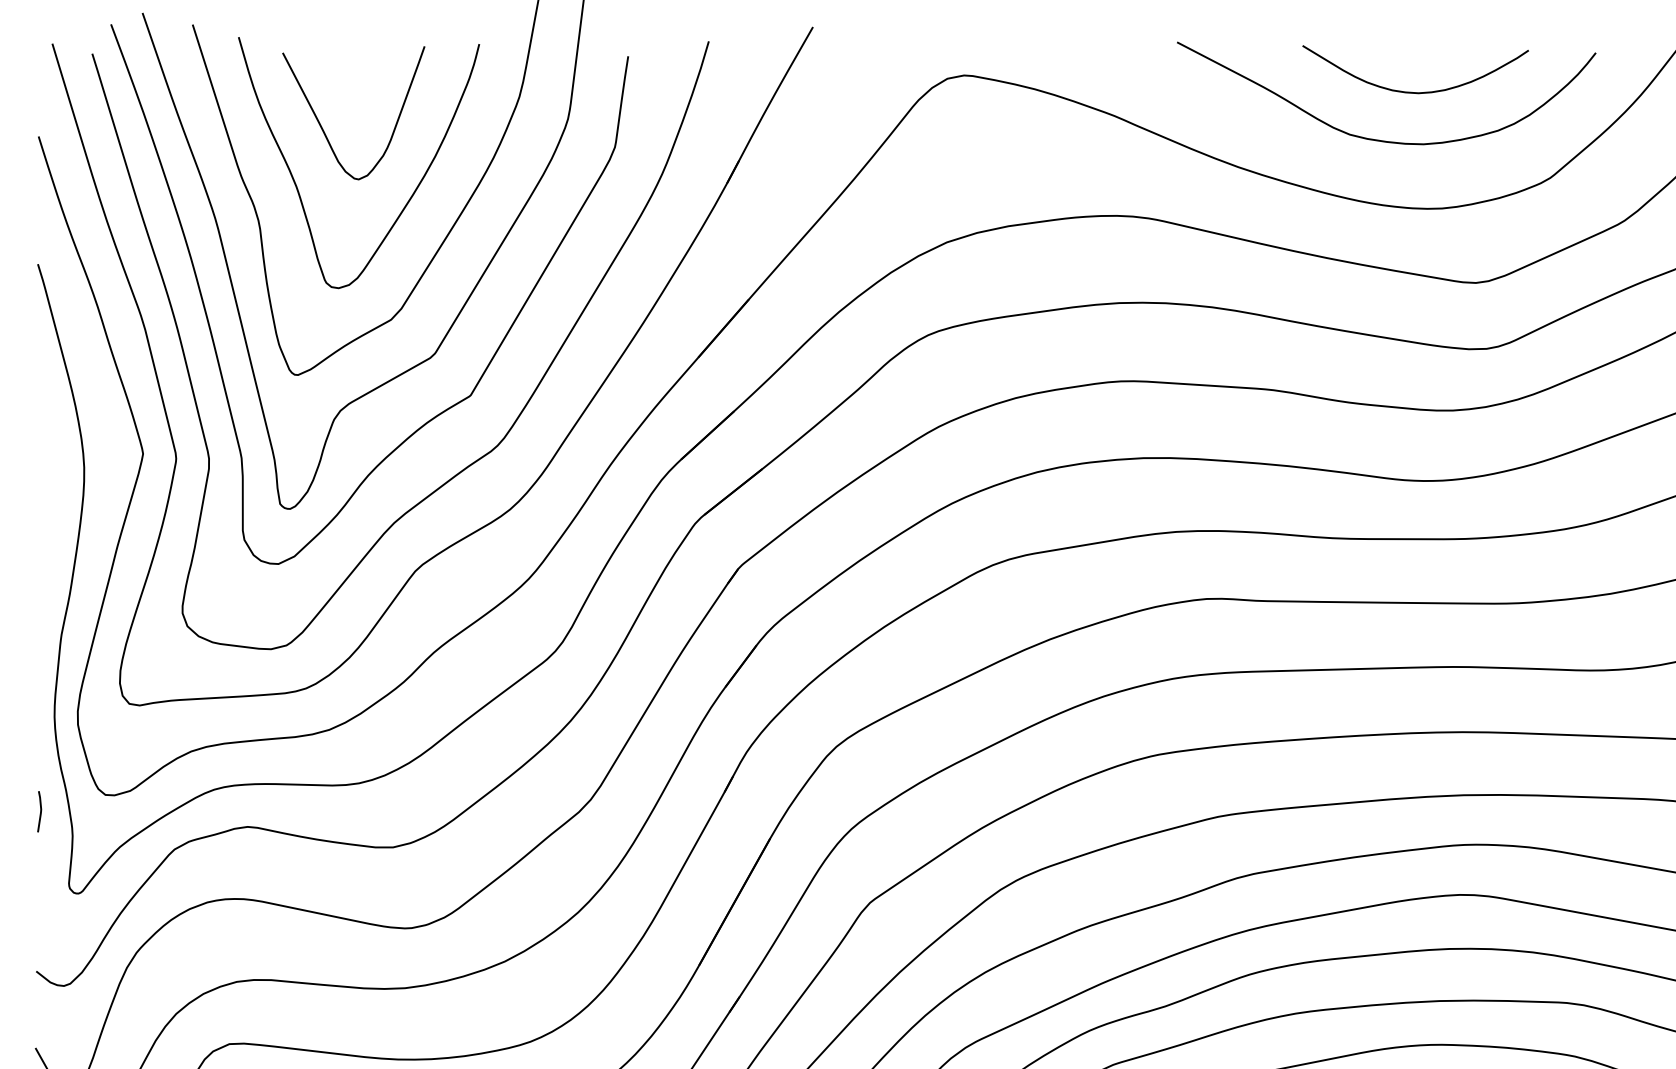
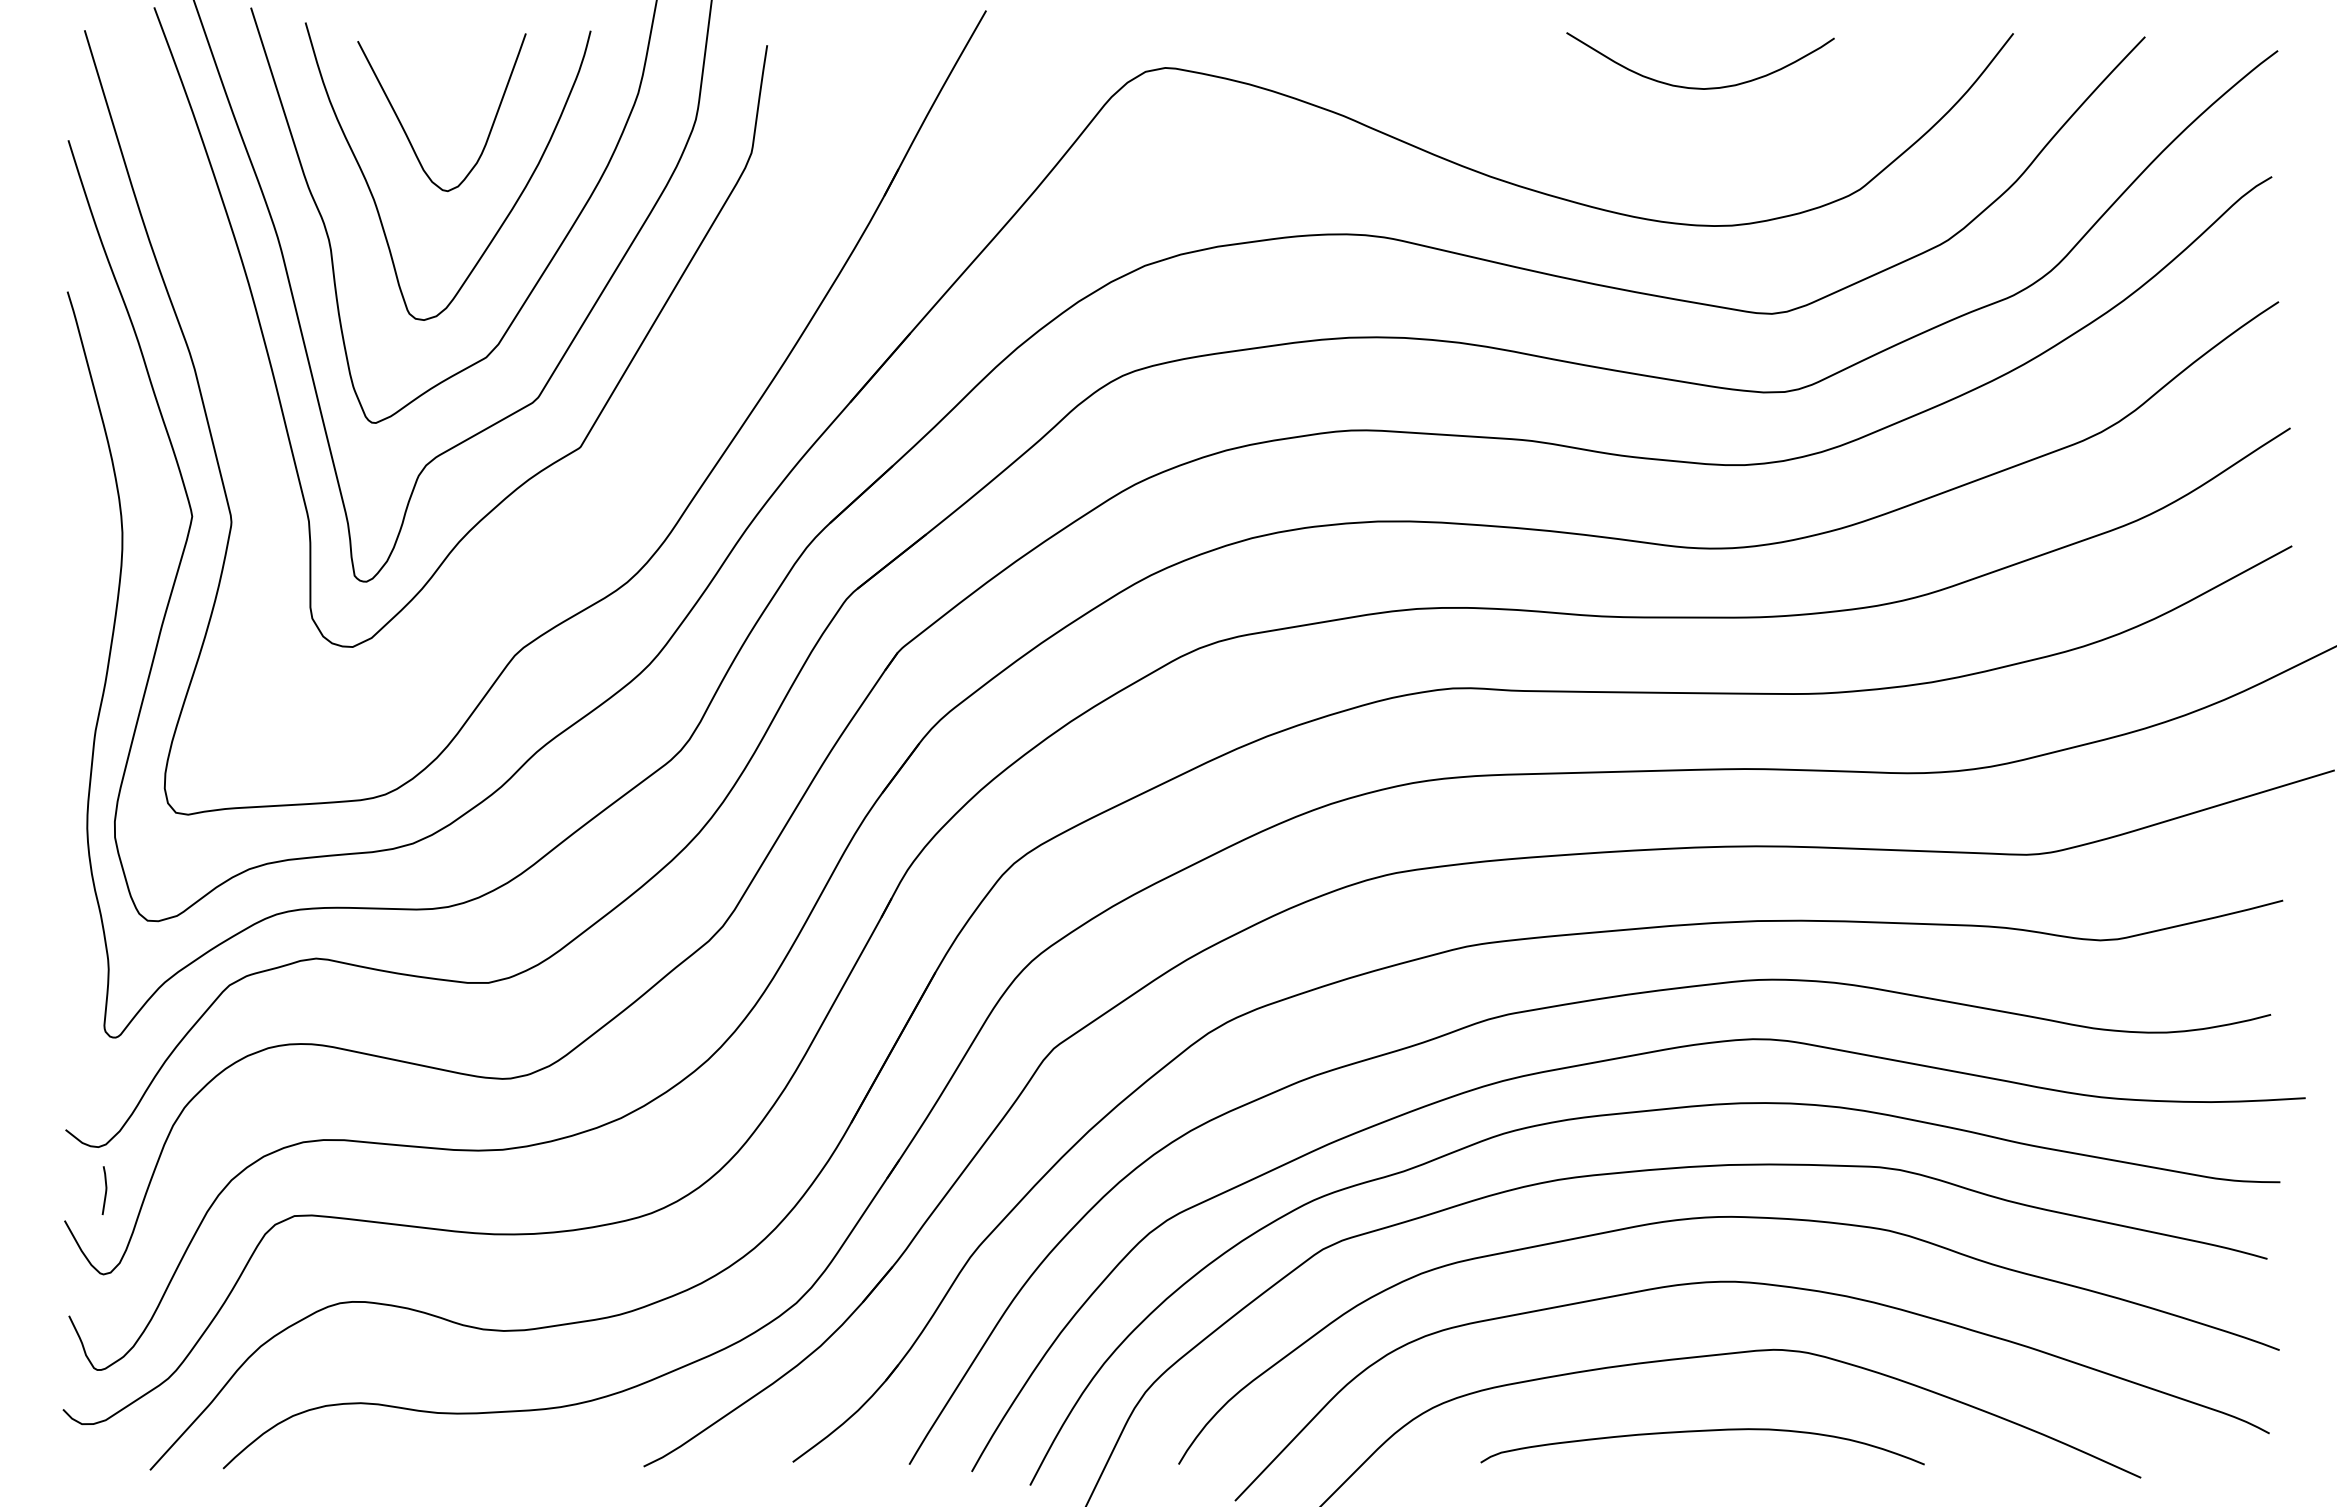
curve: (1381, 140) -> (1660, 144), removed
curve: (517, 415) -> (636, 471), removed
curve: (40, 811) -> (105, 1190), moved

